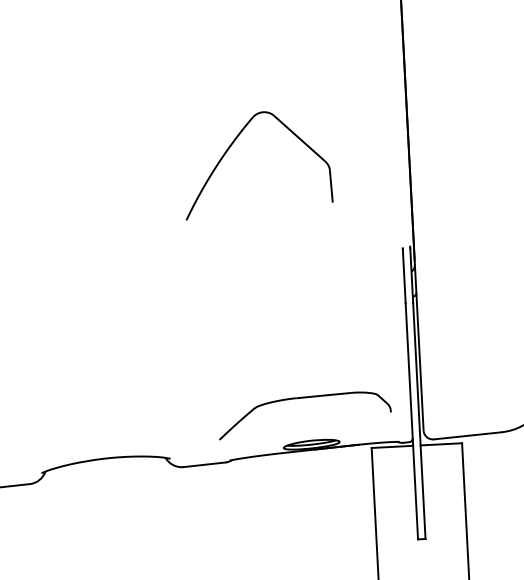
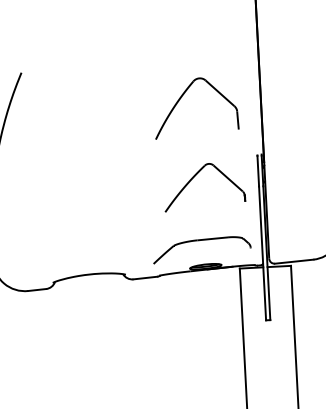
part: (231, 147) -> (181, 98), moved
part: (293, 285) -> (195, 176), added

